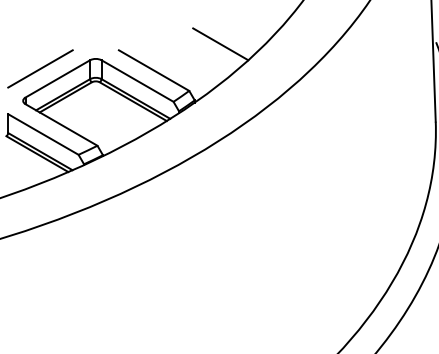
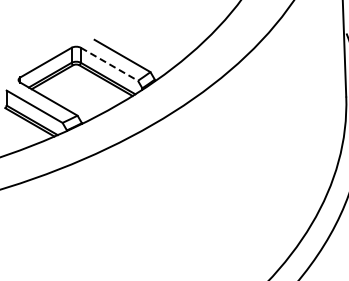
line: (220, 43) -> (175, 34), removed
line: (39, 68) -> (31, 54), removed
line: (137, 81) -> (109, 64), solid -> dashed

